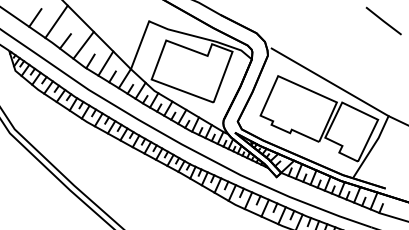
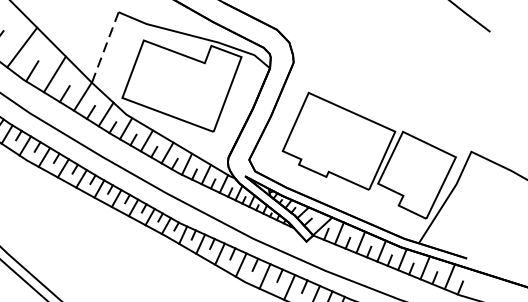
line: (140, 45) -> (105, 47), solid -> dashed
line: (329, 82) -> (384, 102), removed

